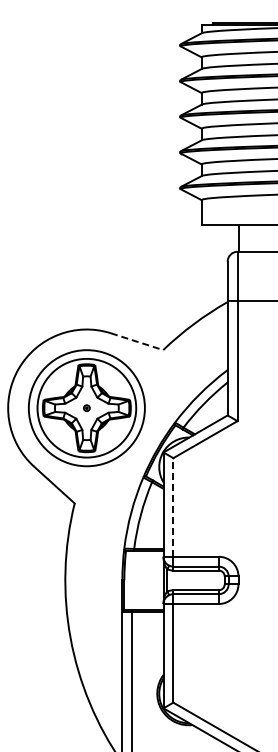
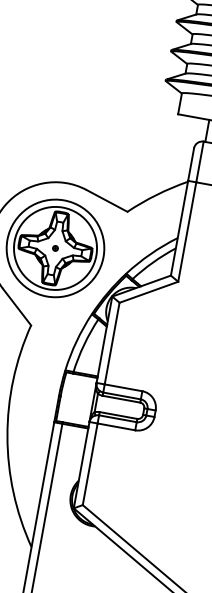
line: (137, 341) -> (107, 200), dashed -> solid
line: (173, 506) -> (112, 342), dashed -> solid

